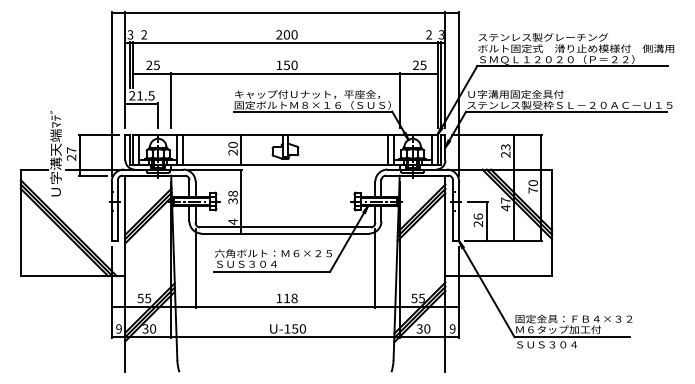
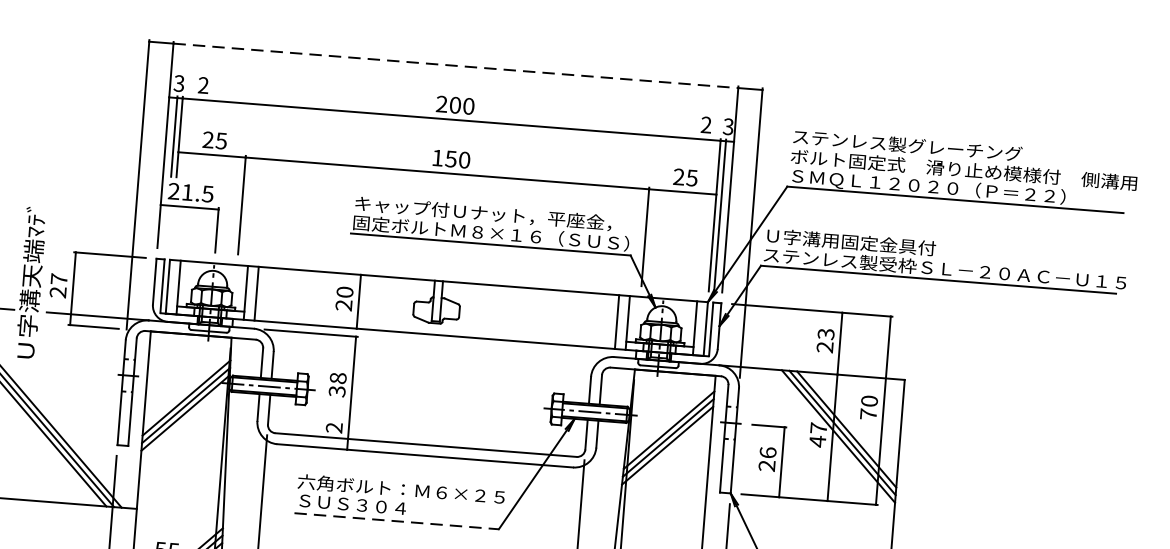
line: (285, 12) -> (455, 65), solid -> dashed
text: (232, 221) -> (333, 427), 4 -> 2
line: (272, 271) -> (397, 521), solid -> dashed

